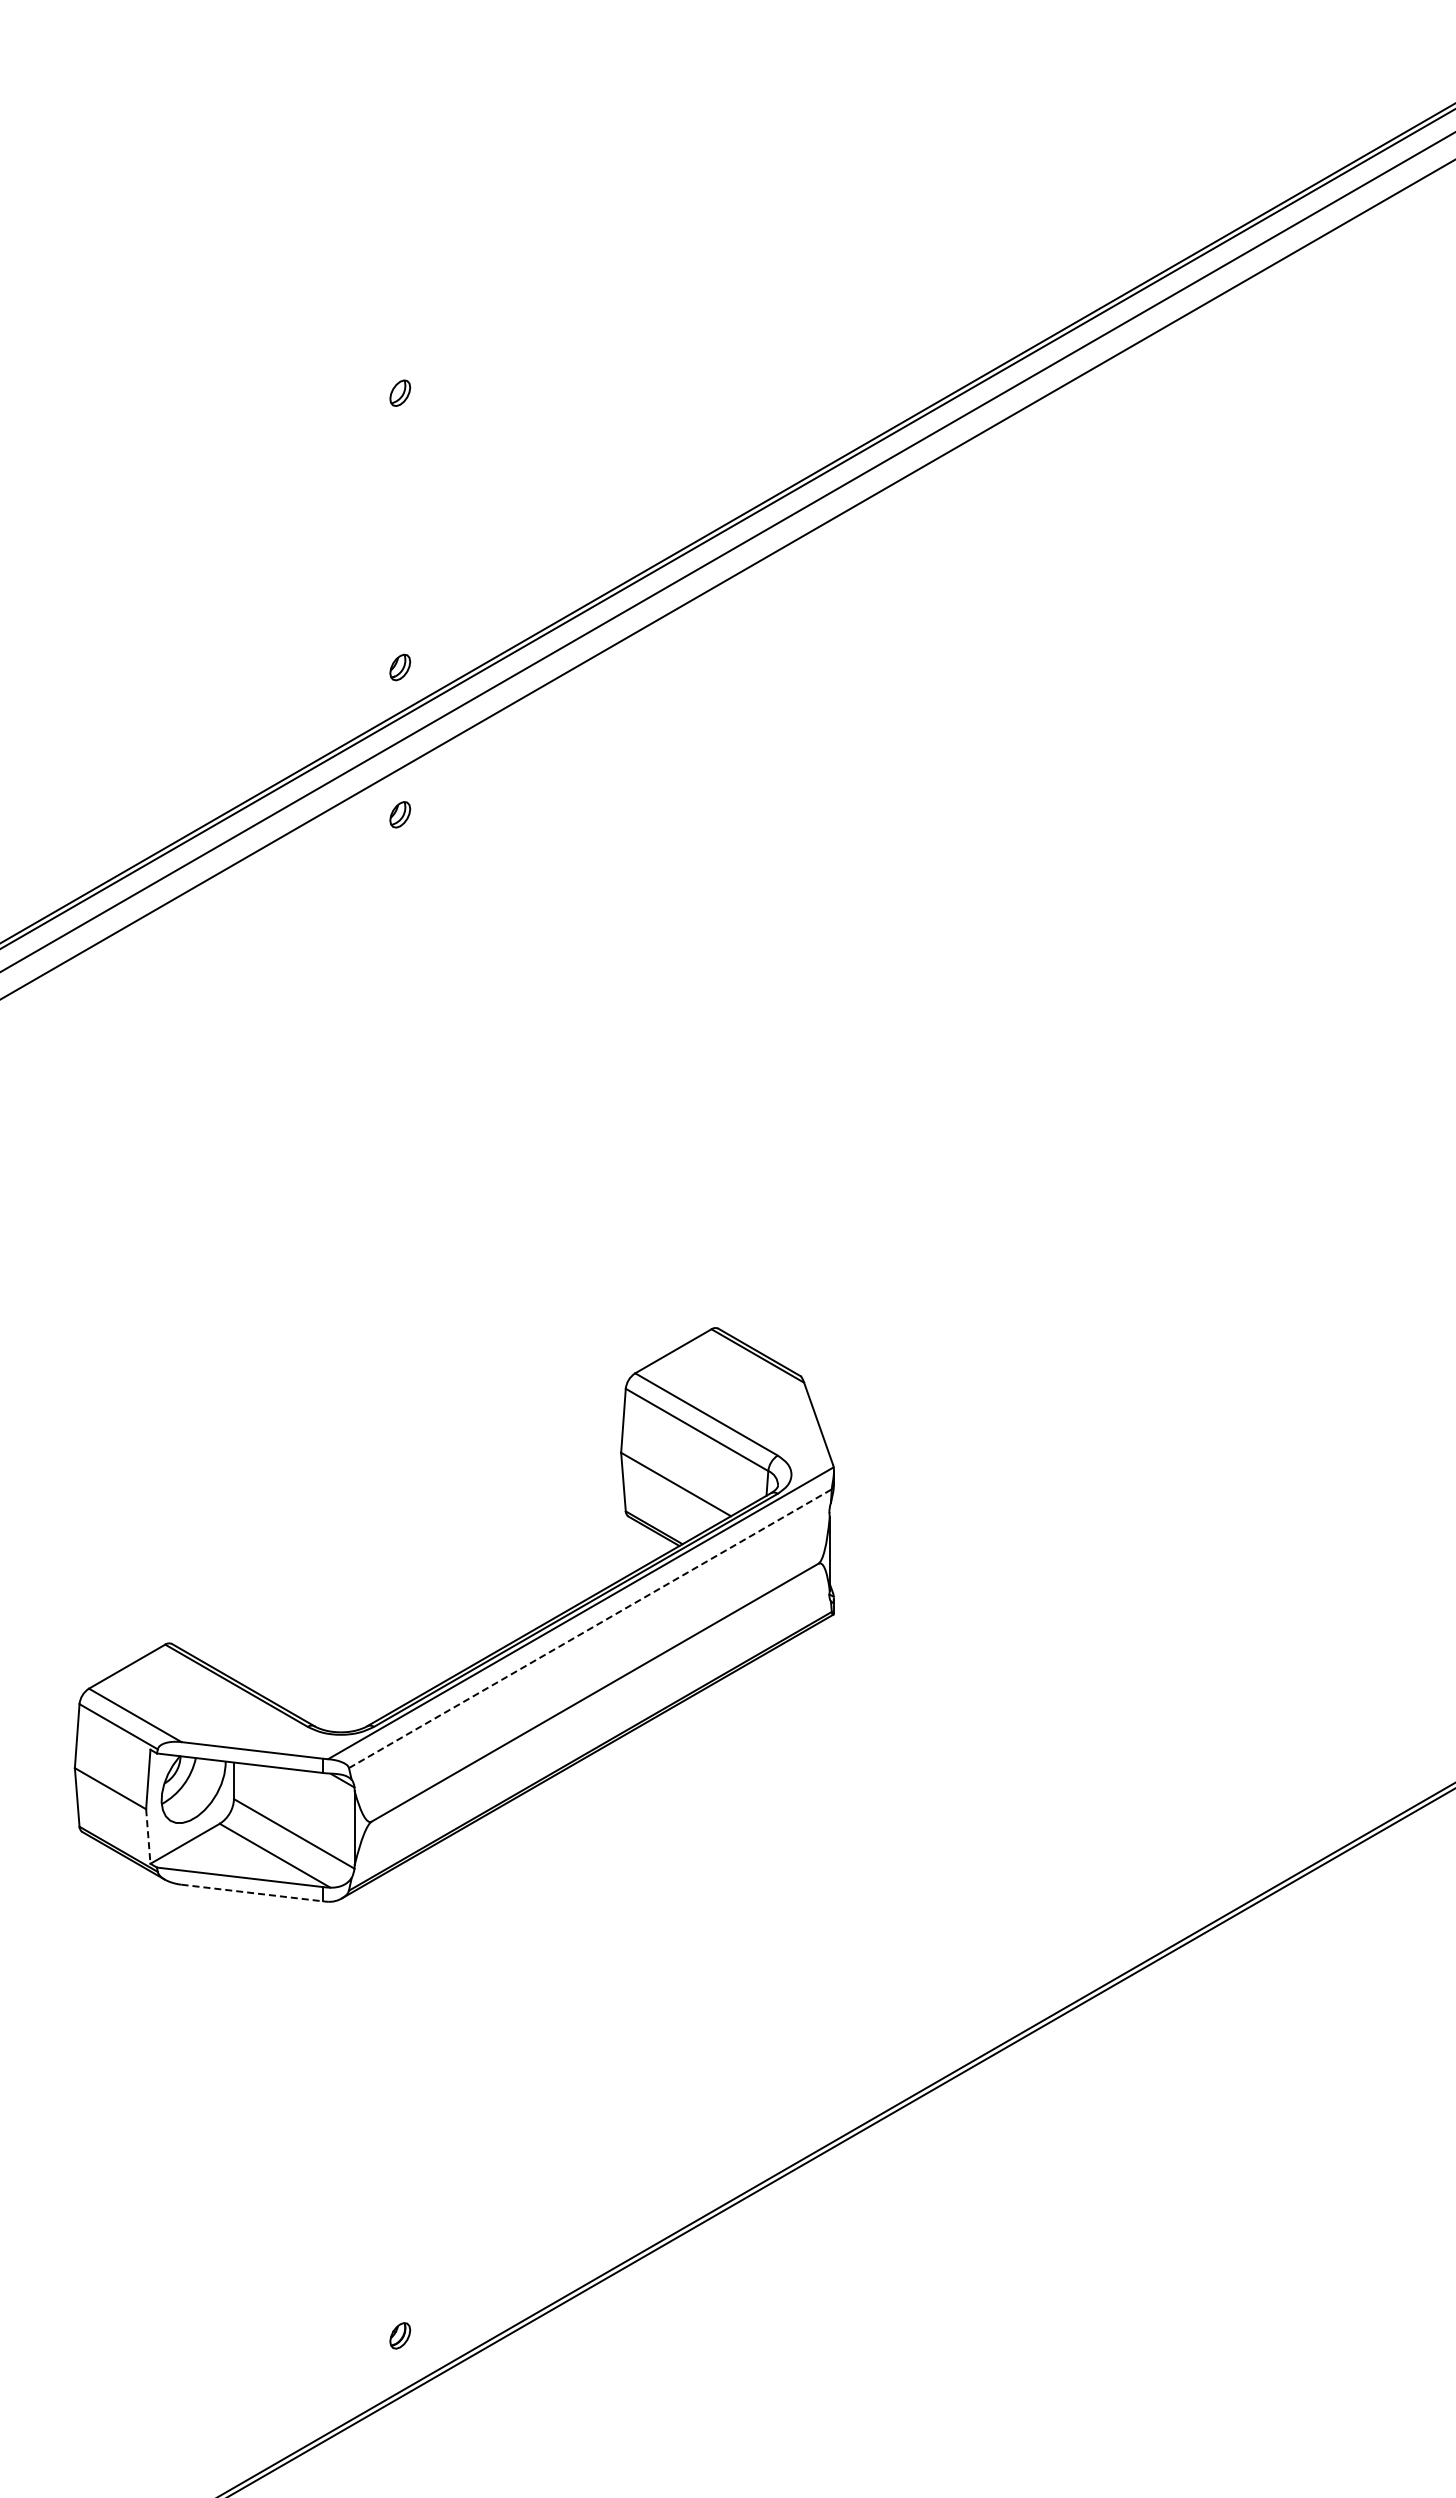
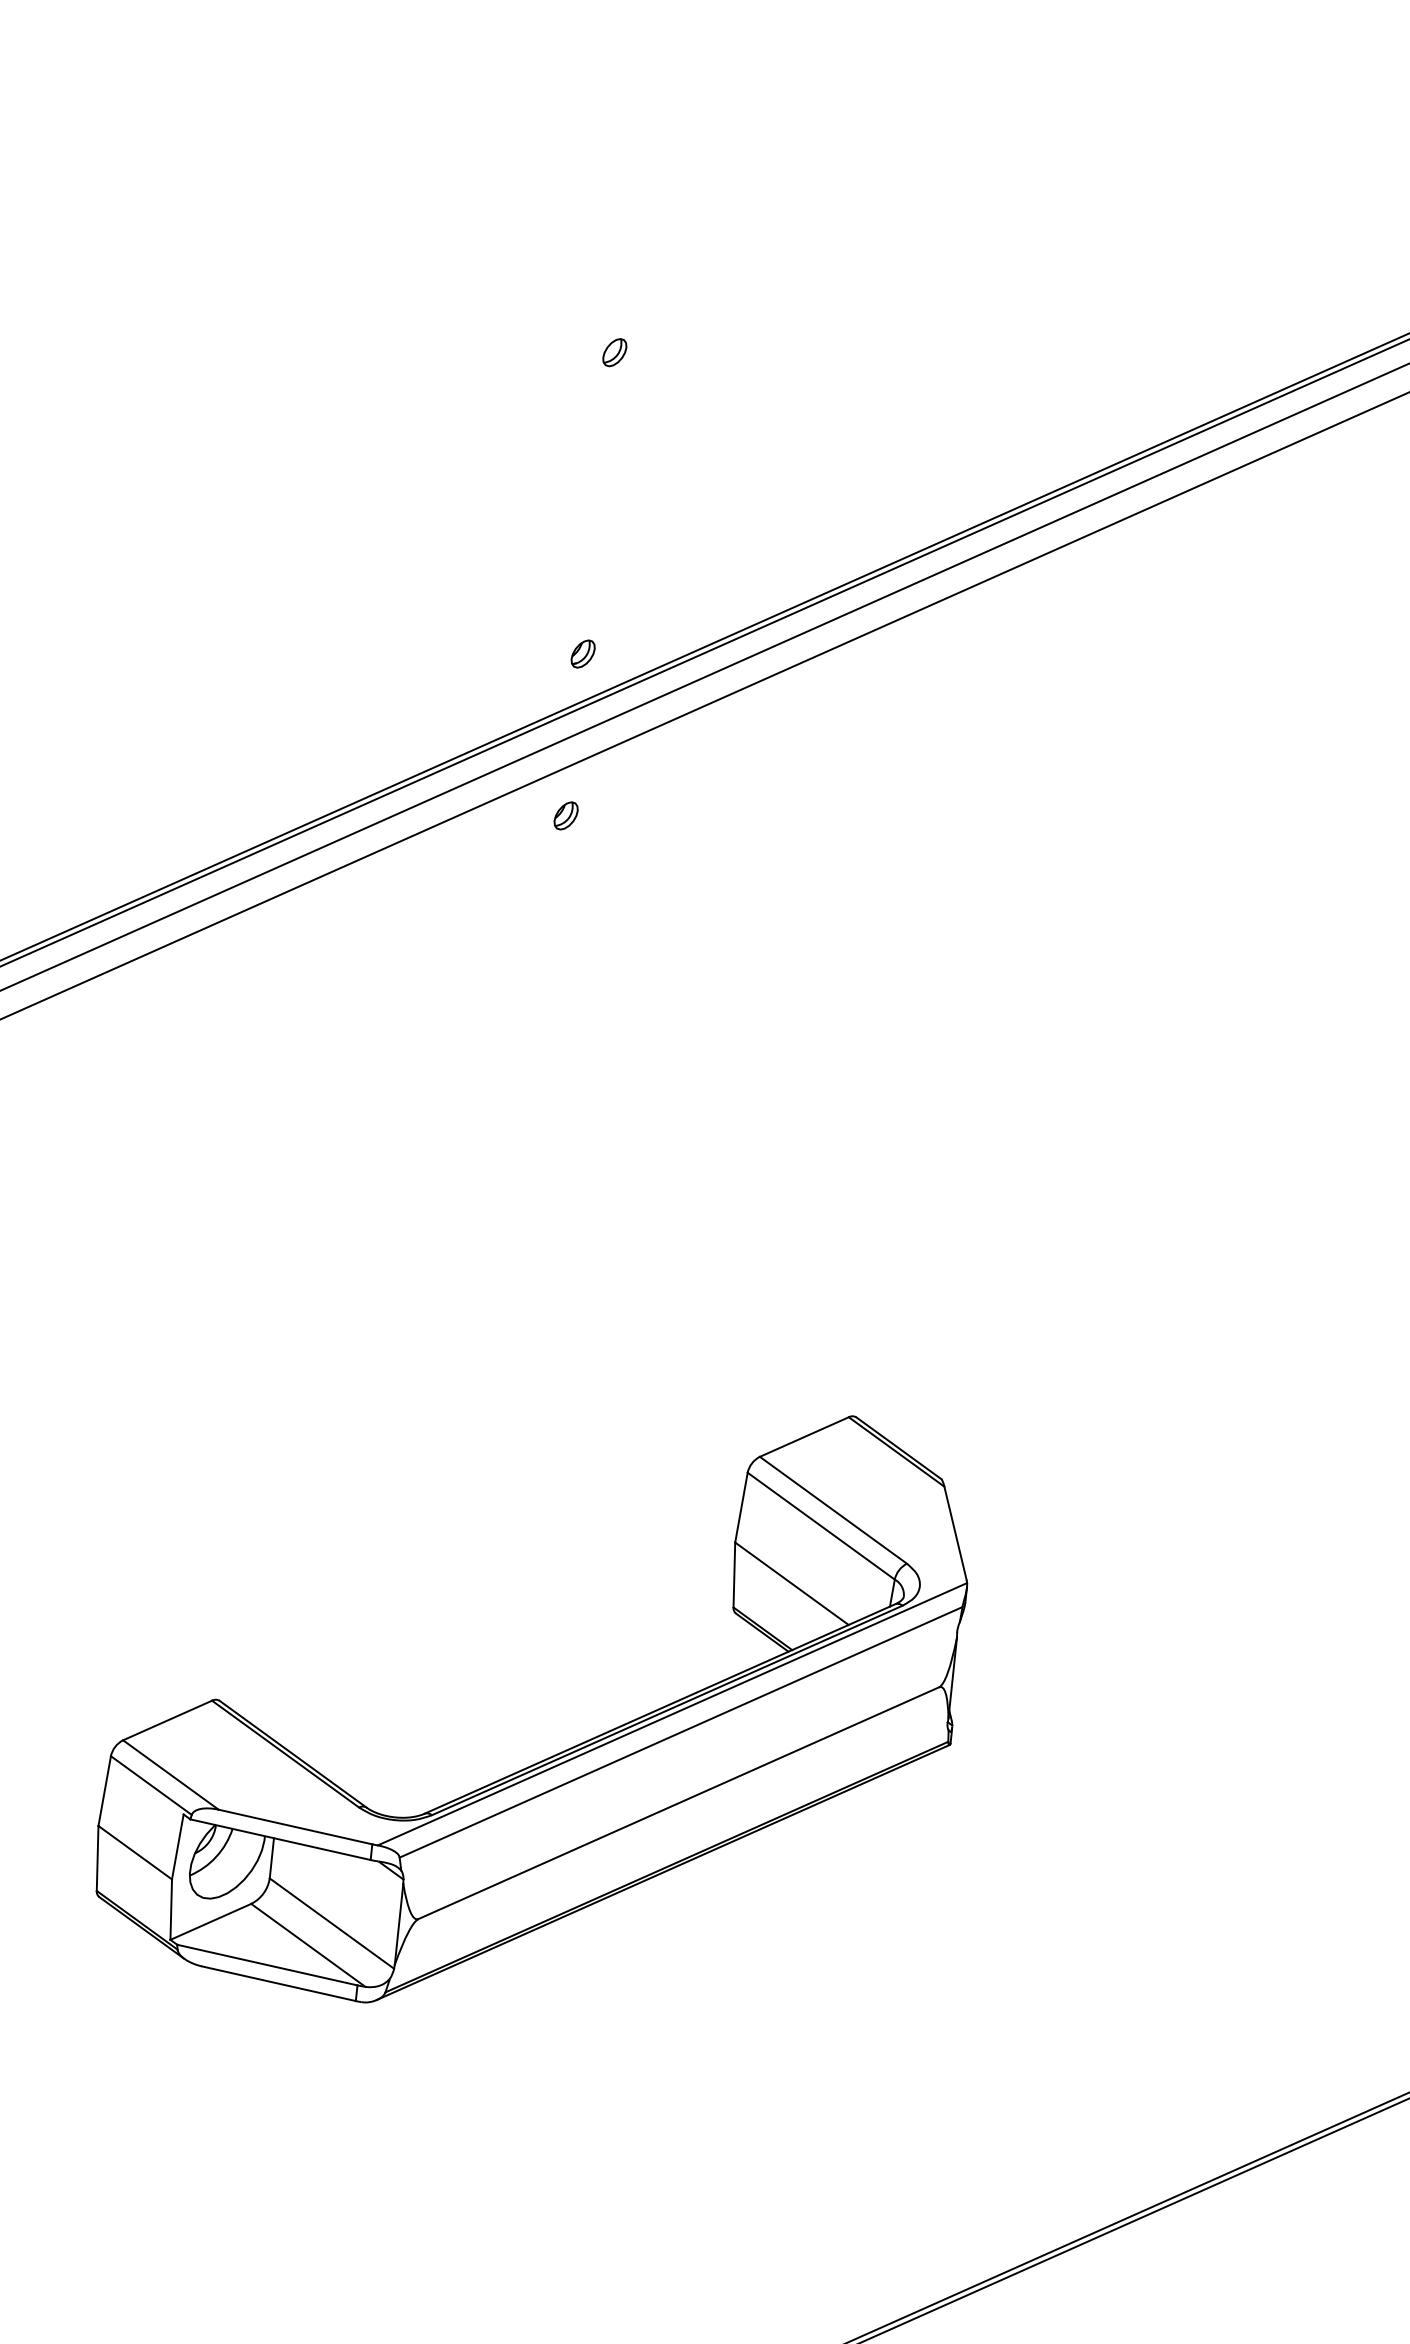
line: (590, 1628) -> (681, 1732), dashed -> solid
line: (148, 1837) -> (171, 1910), dashed -> solid
line: (252, 1893) -> (279, 1984), dashed -> solid

